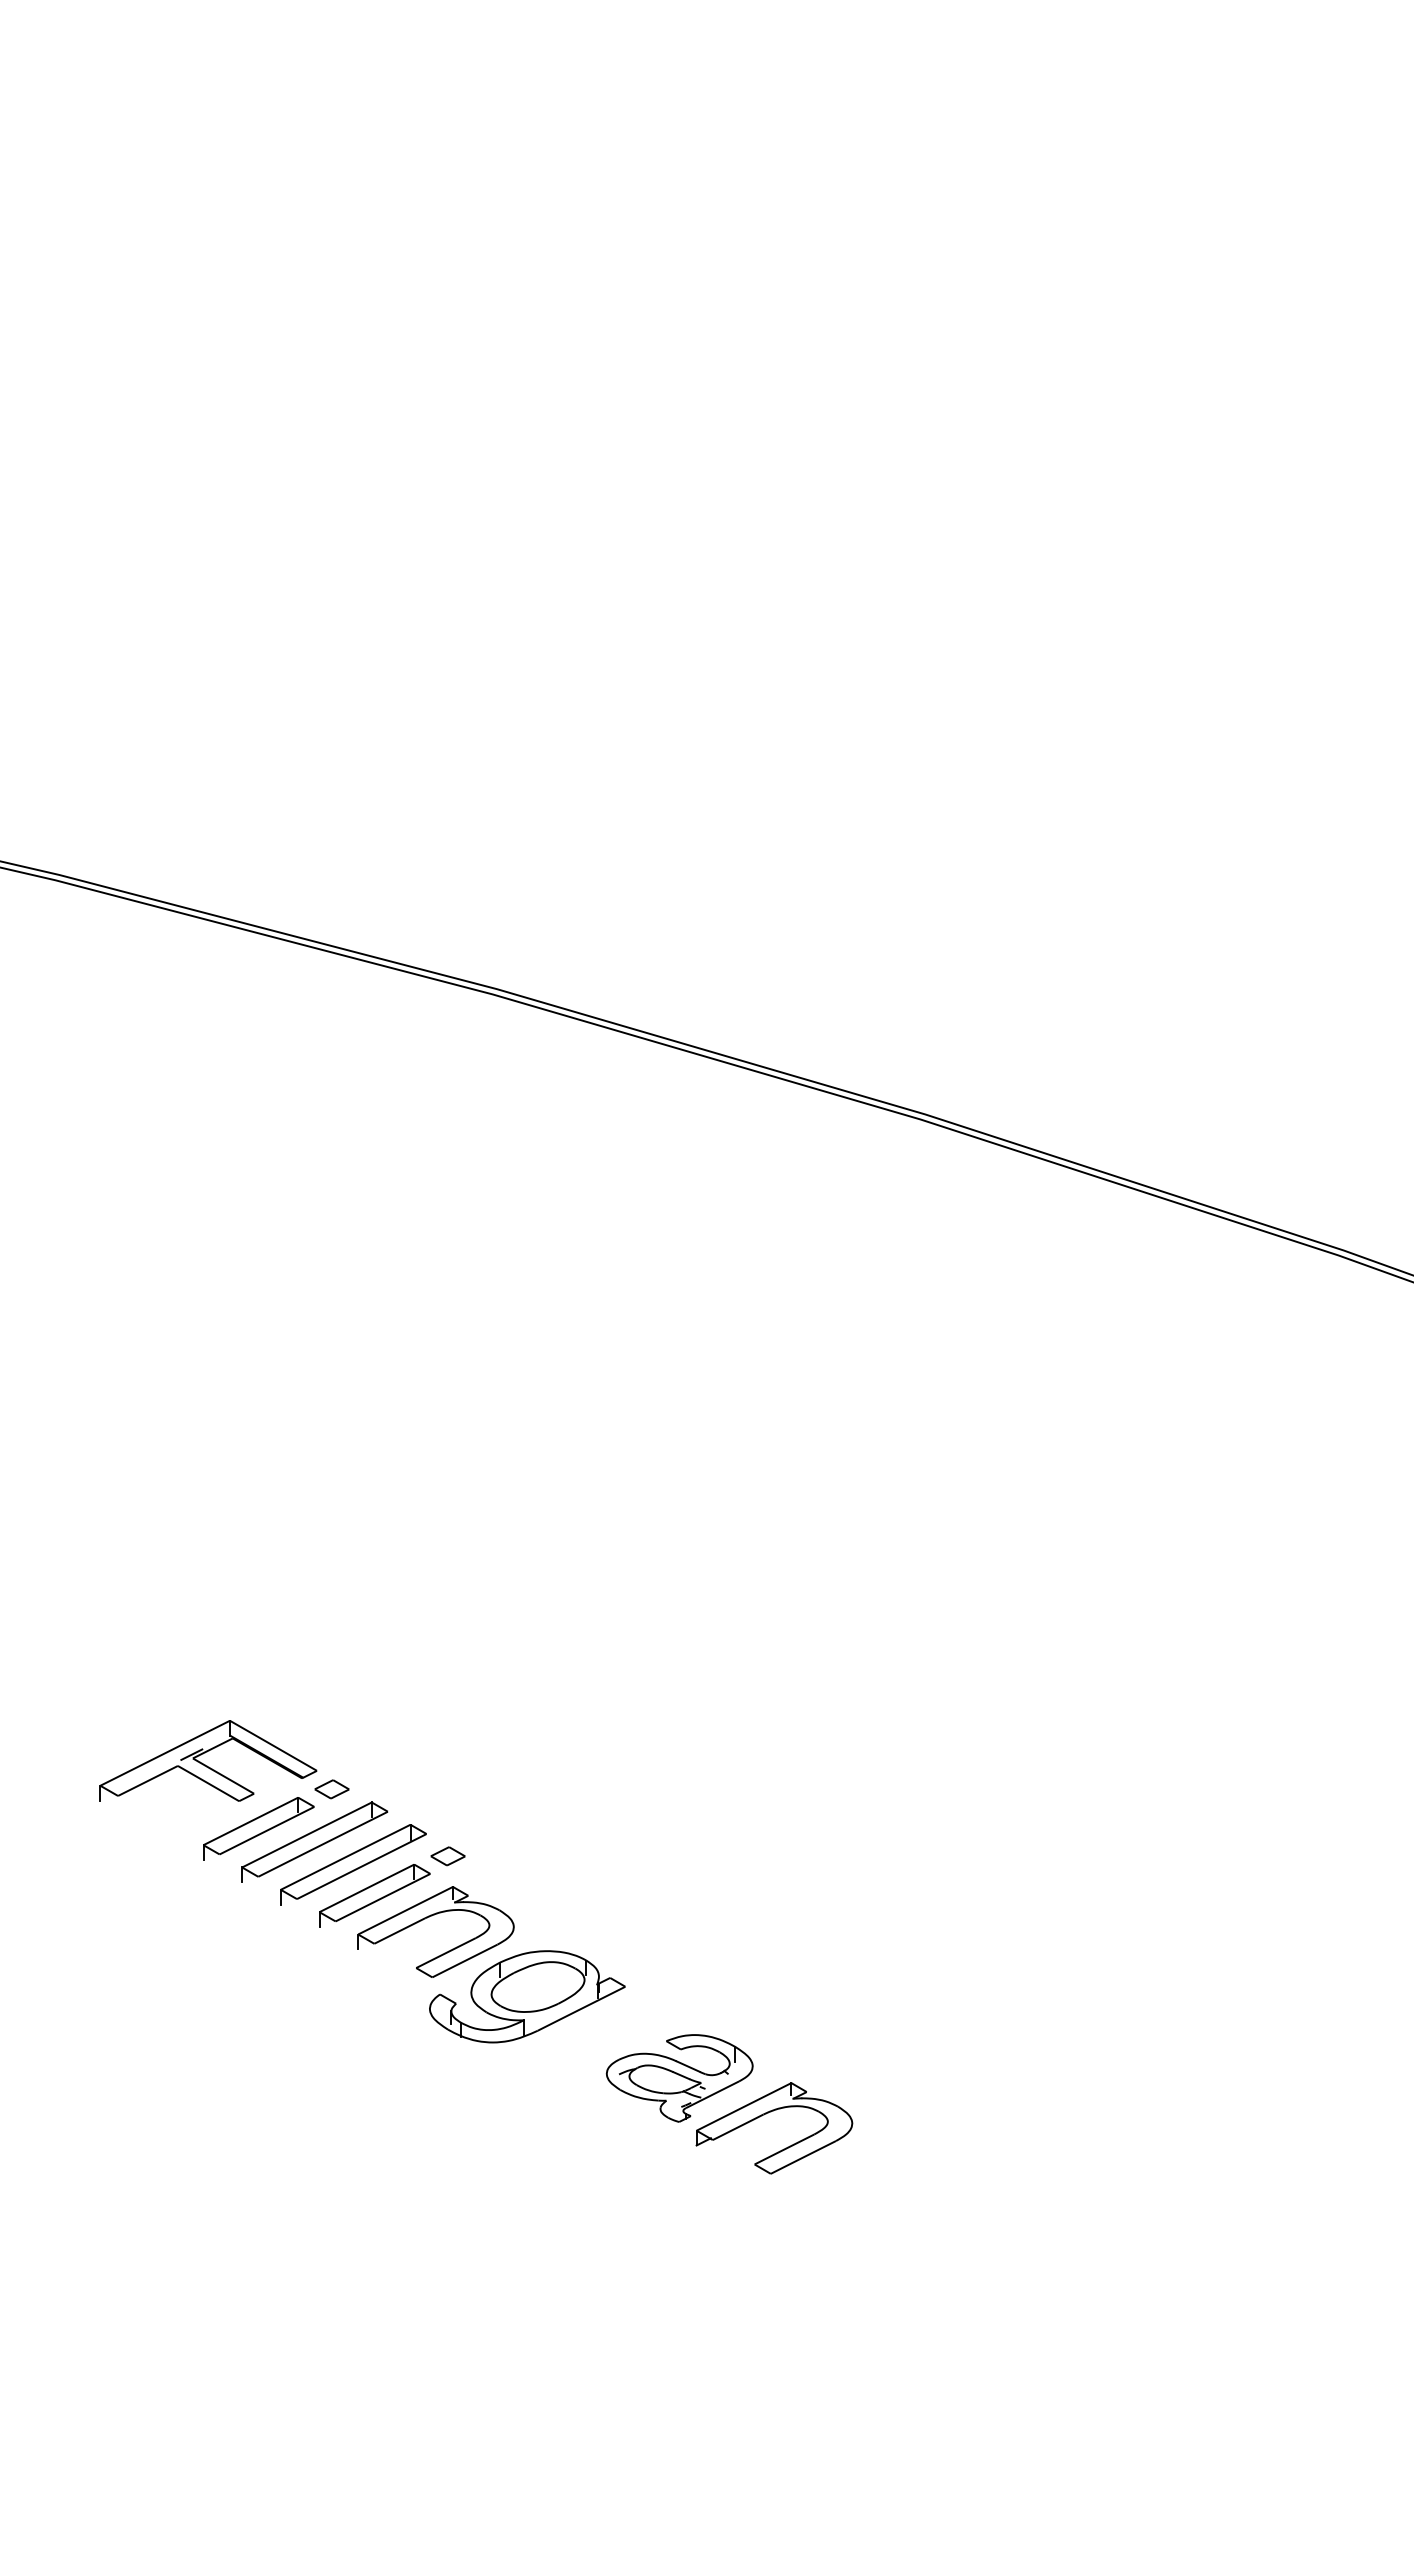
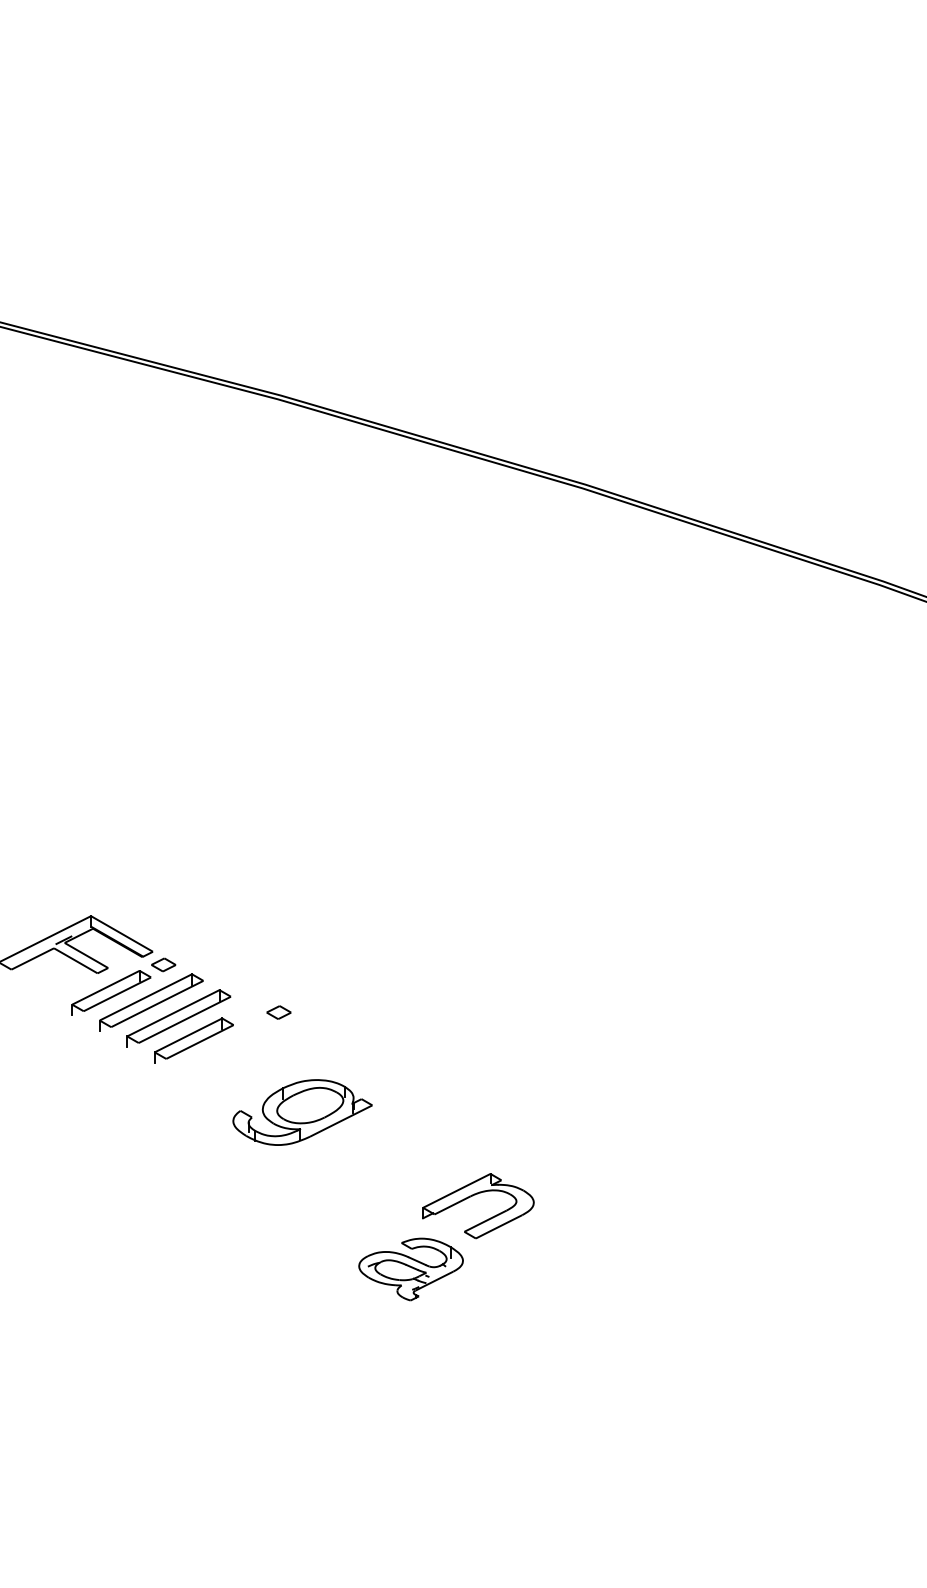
part: (447, 1856) -> (278, 1012), moved
part: (429, 1917) -> (233, 1056), removed
part: (679, 2078) -> (410, 1269), moved

